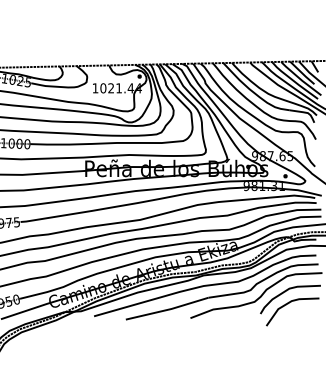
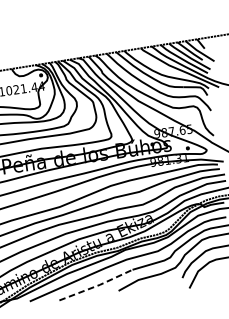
line: (168, 309) -> (97, 285), solid -> dashed

